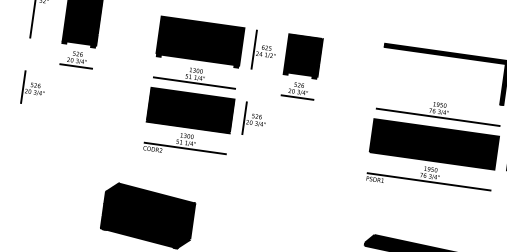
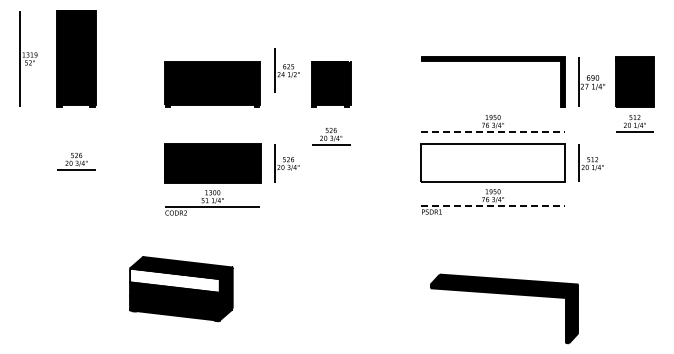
part: (264, 51) -> (286, 70), moved
part: (77, 59) -> (76, 161), moved
part: (195, 75) -> (212, 123), removed
part: (33, 88) -> (31, 163), removed
part: (298, 90) -> (331, 136), moved
line: (438, 117) -> (493, 131), solid -> dashed
fill: (433, 144) -> (492, 162), removed
line: (429, 181) -> (493, 205), solid -> dashed
fill: (143, 207) -> (174, 280), removed

